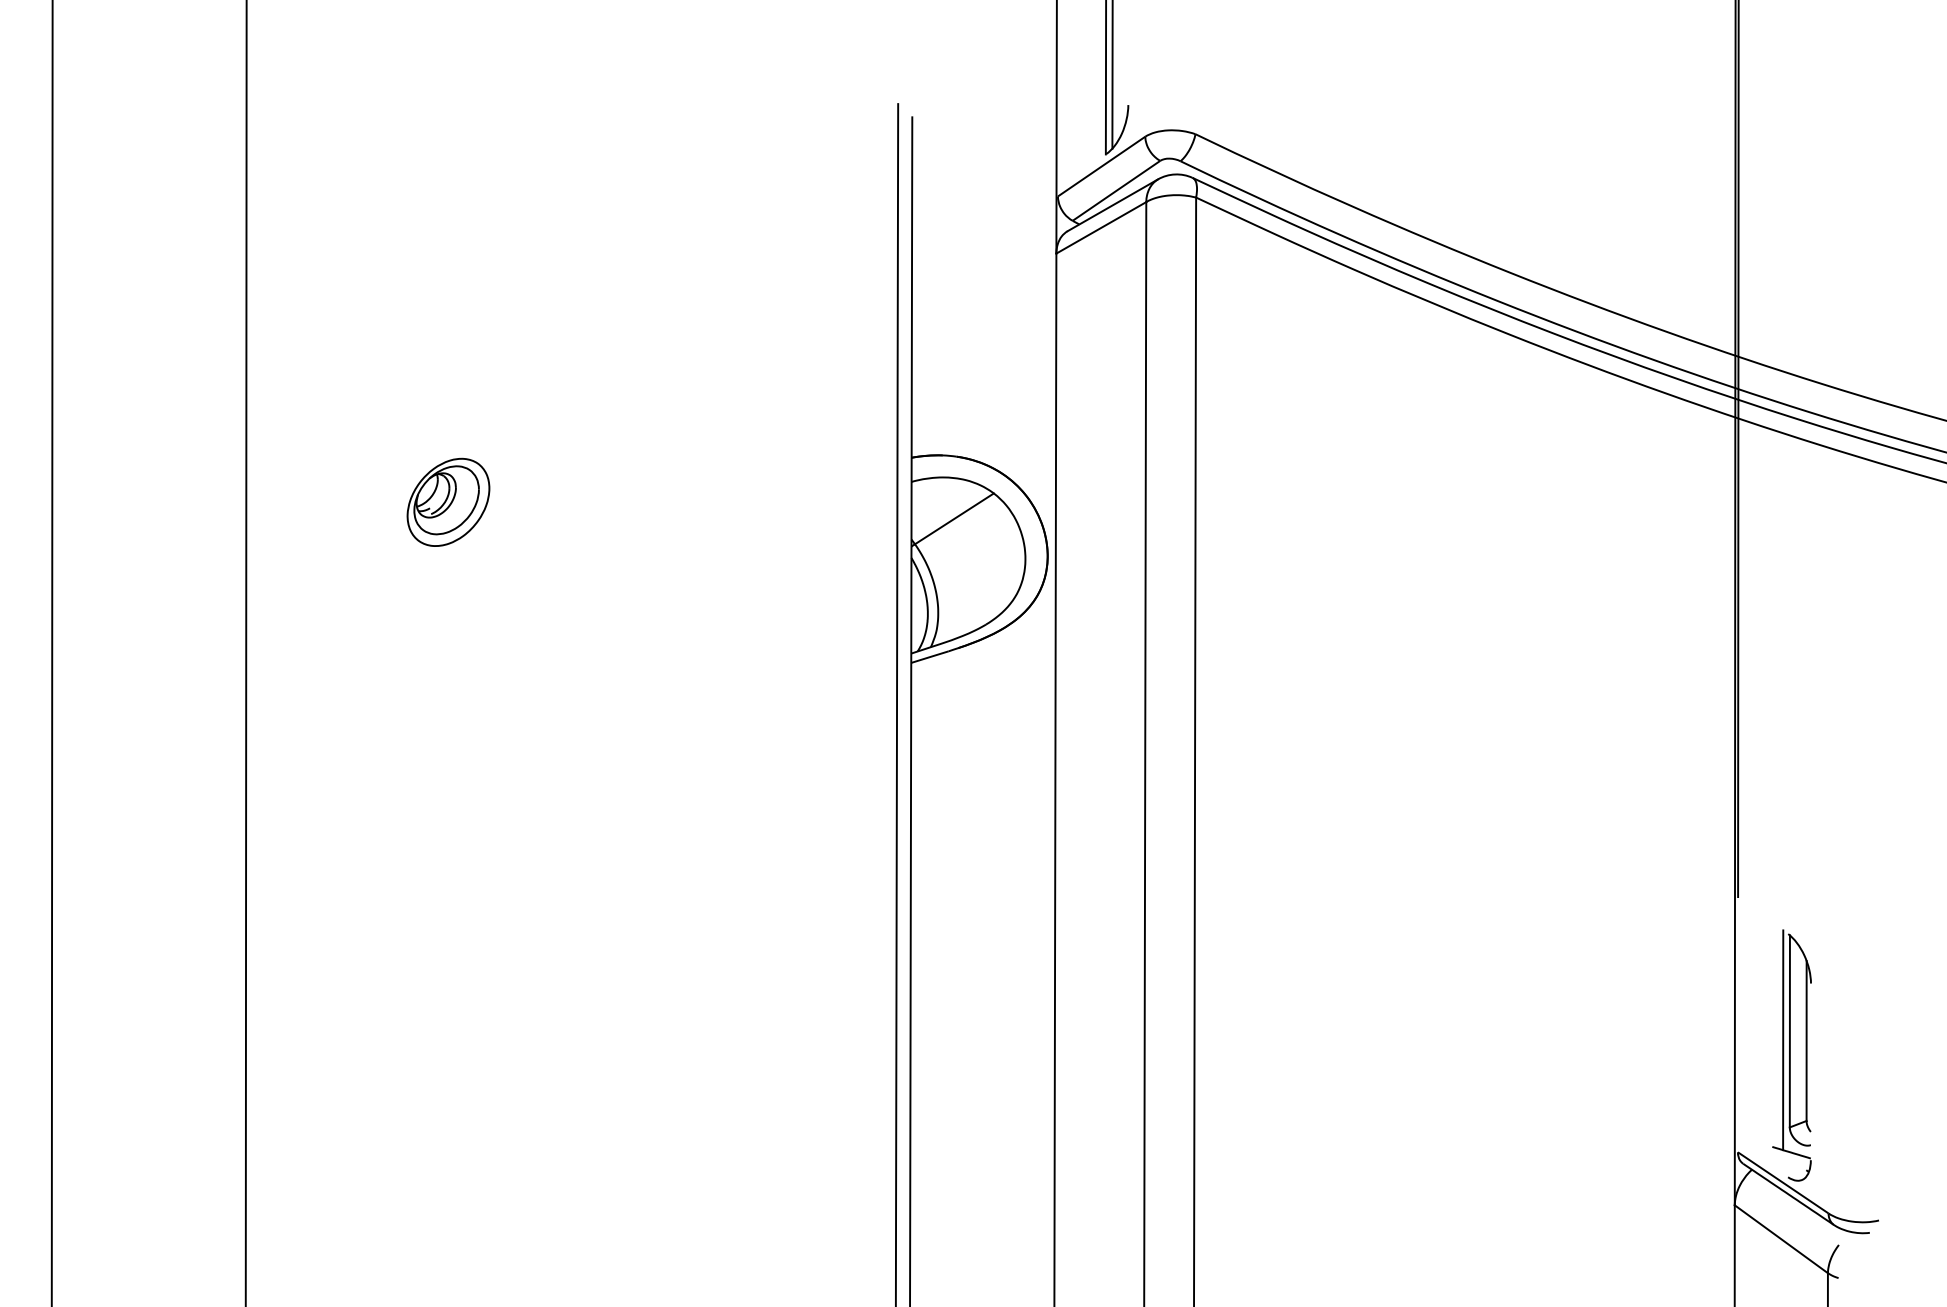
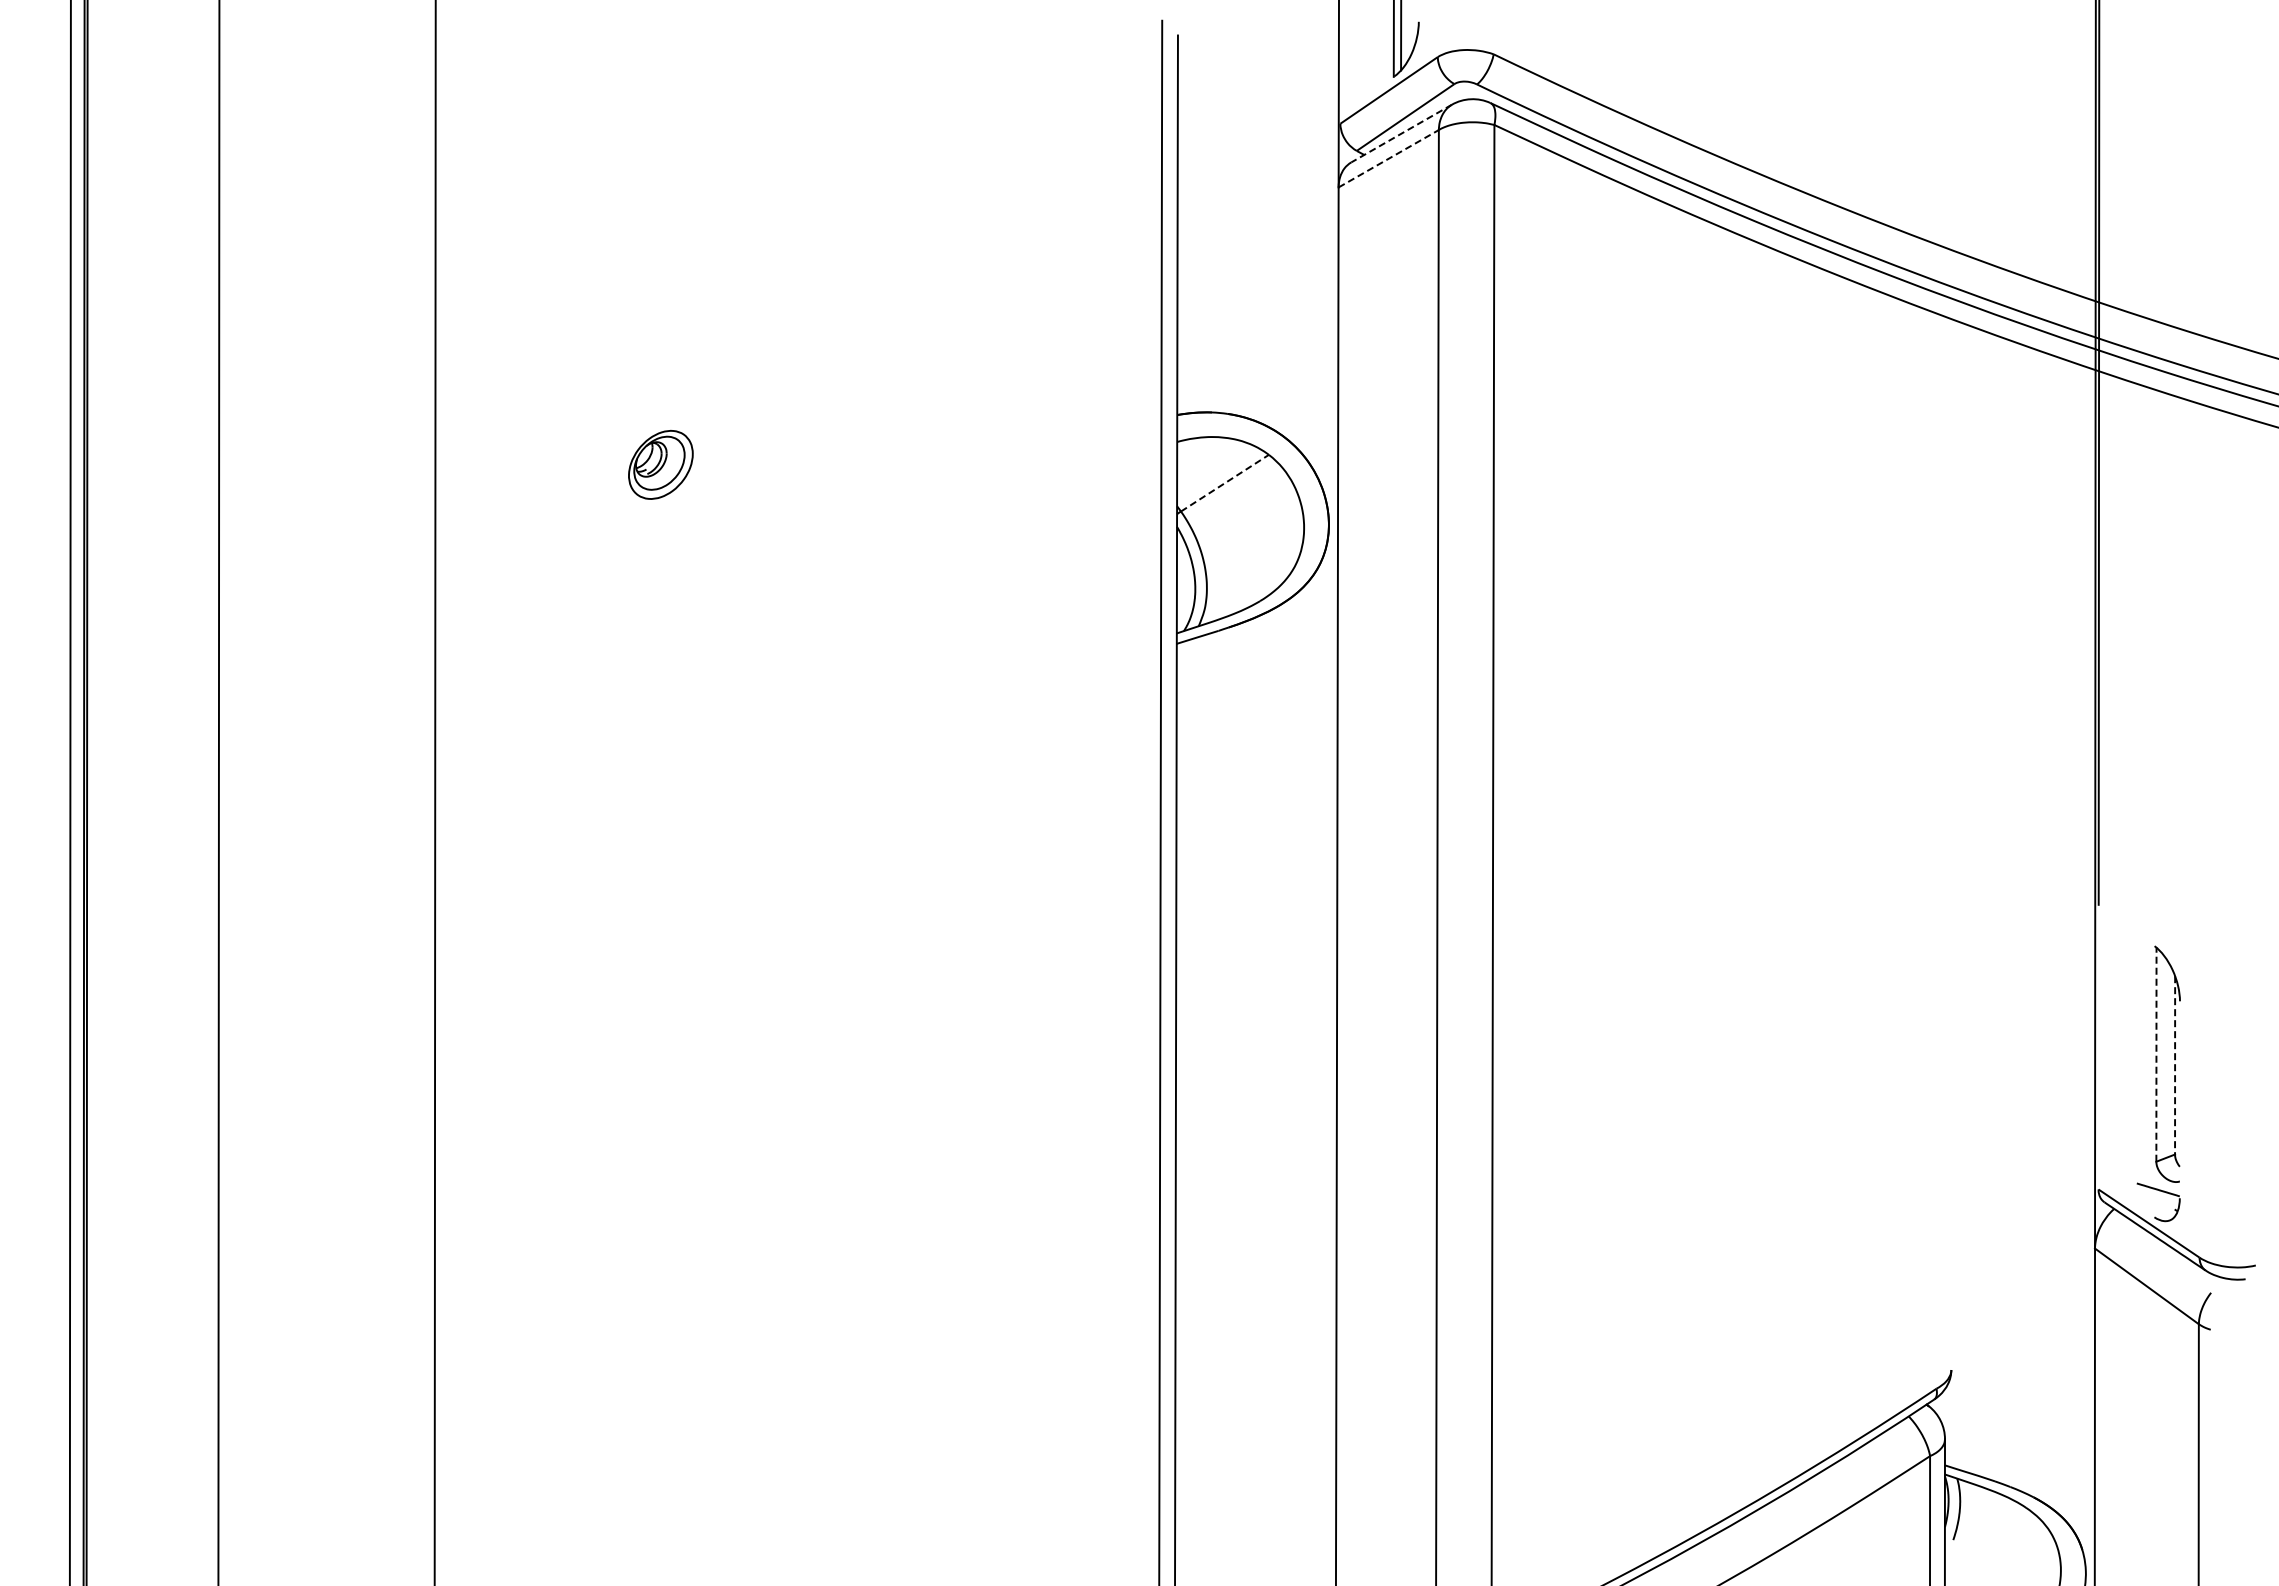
line: (1112, 205) -> (1401, 133), solid -> dashed
line: (1101, 227) -> (1388, 158), solid -> dashed
part: (448, 502) -> (660, 464), size x0.7
line: (954, 518) -> (1225, 482), solid -> dashed
line: (1789, 1031) -> (2156, 1054), solid -> dashed
line: (1782, 1040) -> (2148, 1064), removed
line: (1806, 1041) -> (2175, 1065), solid -> dashed

